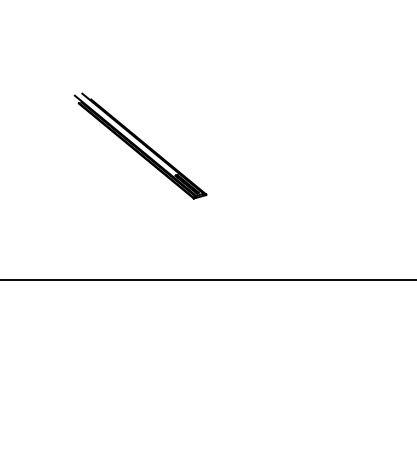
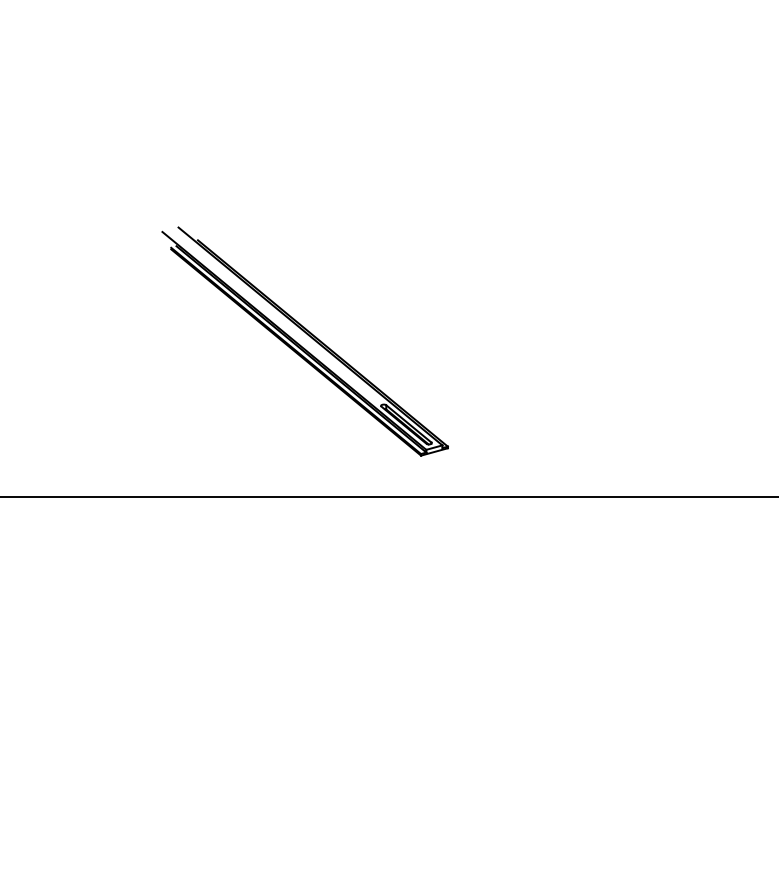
part: (140, 145) -> (305, 340), moved

